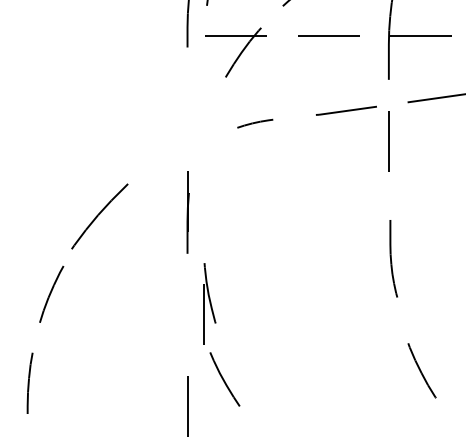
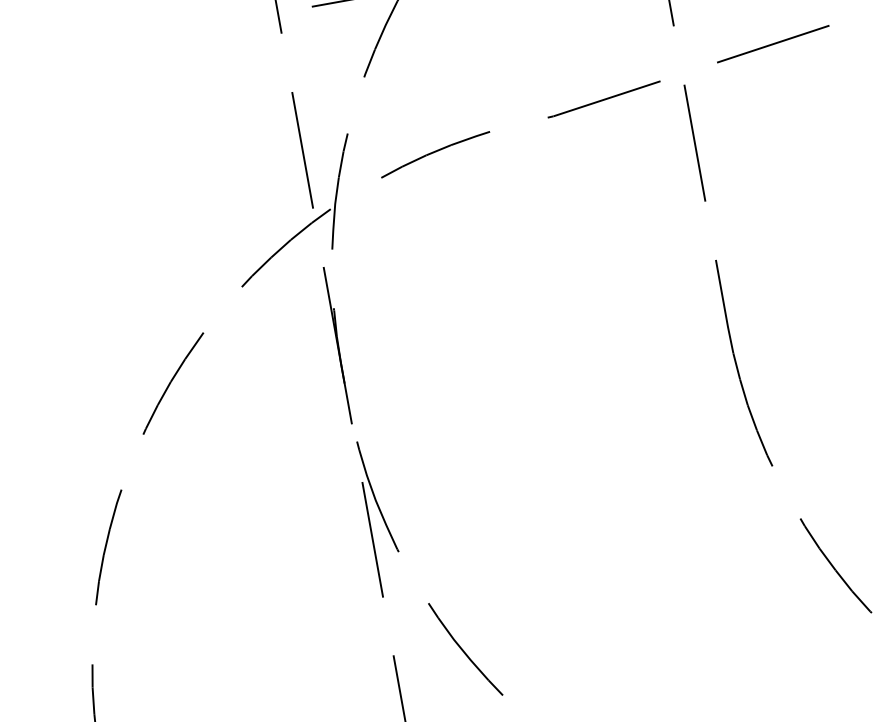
part: (255, 123) -> (436, 154), size x1.67
part: (187, 125) -> (308, 181), added
part: (99, 216) -> (172, 383), size x0.71
part: (393, 258) -> (743, 363), size x1.43
part: (209, 303) -> (380, 516), moved

